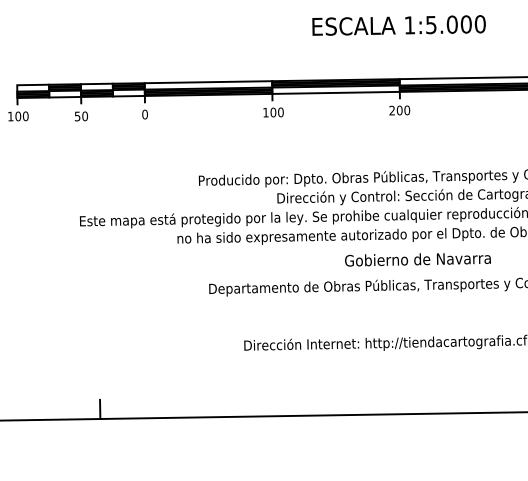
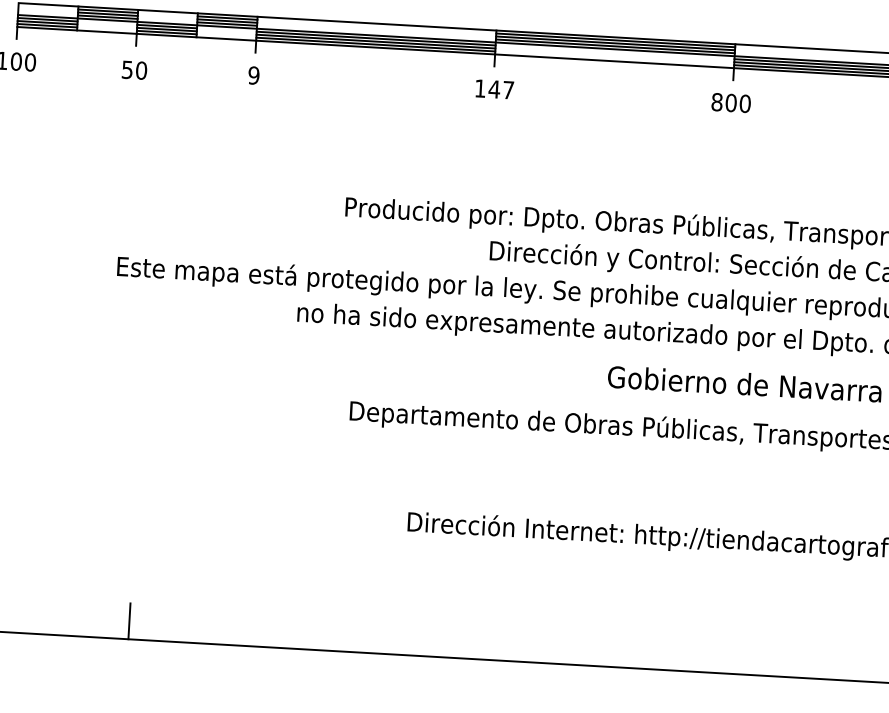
text: (392, 110) -> (717, 101), 200 -> 800
text: (276, 112) -> (500, 89), 100 -> 147
text: (144, 114) -> (252, 75), 0 -> 9

